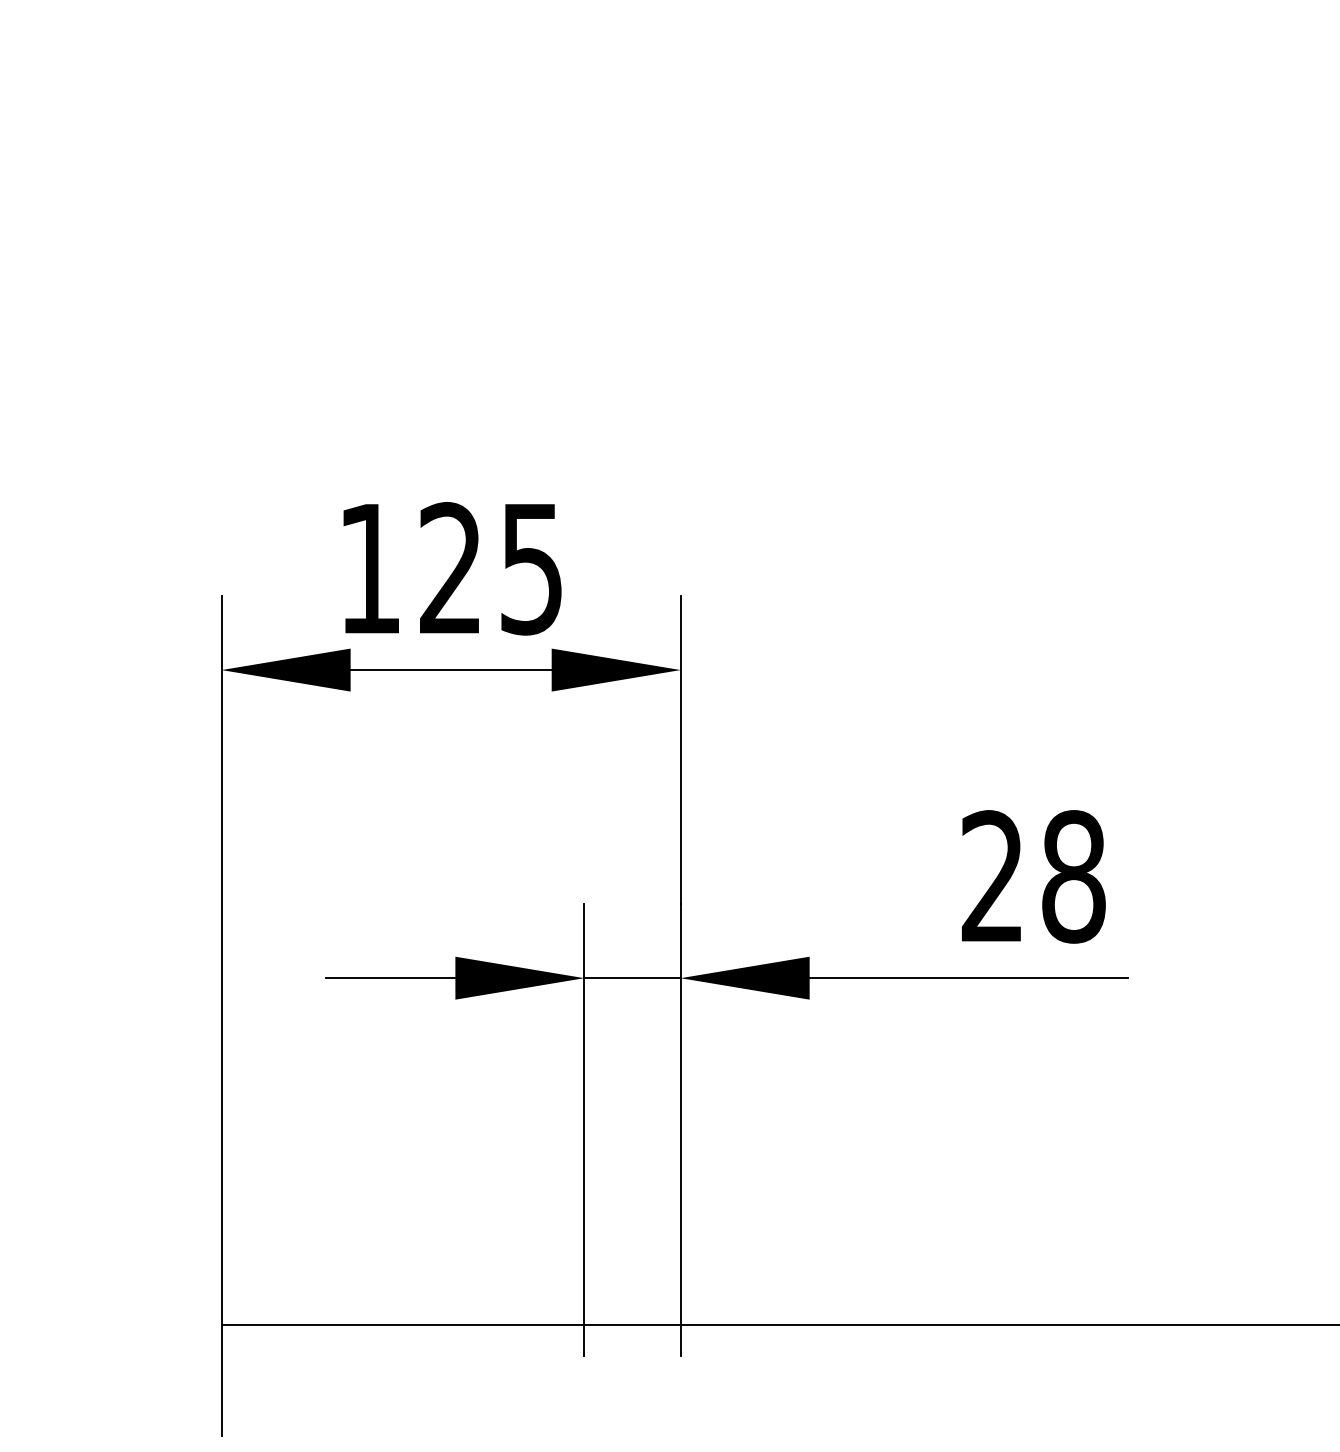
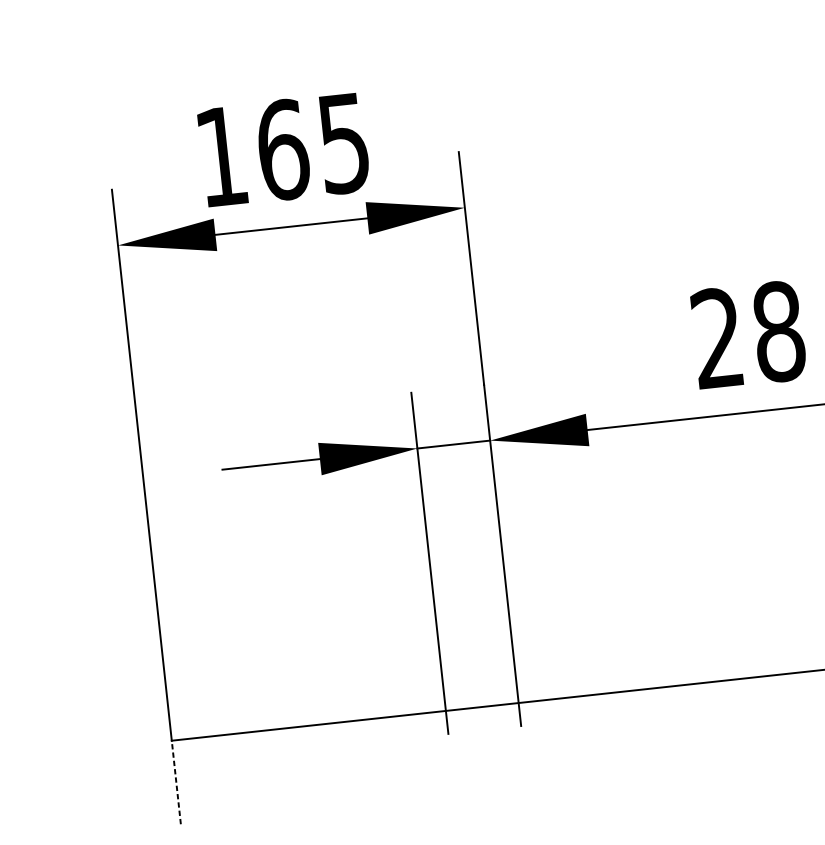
text: (451, 568) -> (283, 149), 125 -> 165
line: (221, 1380) -> (176, 782), solid -> dashed

